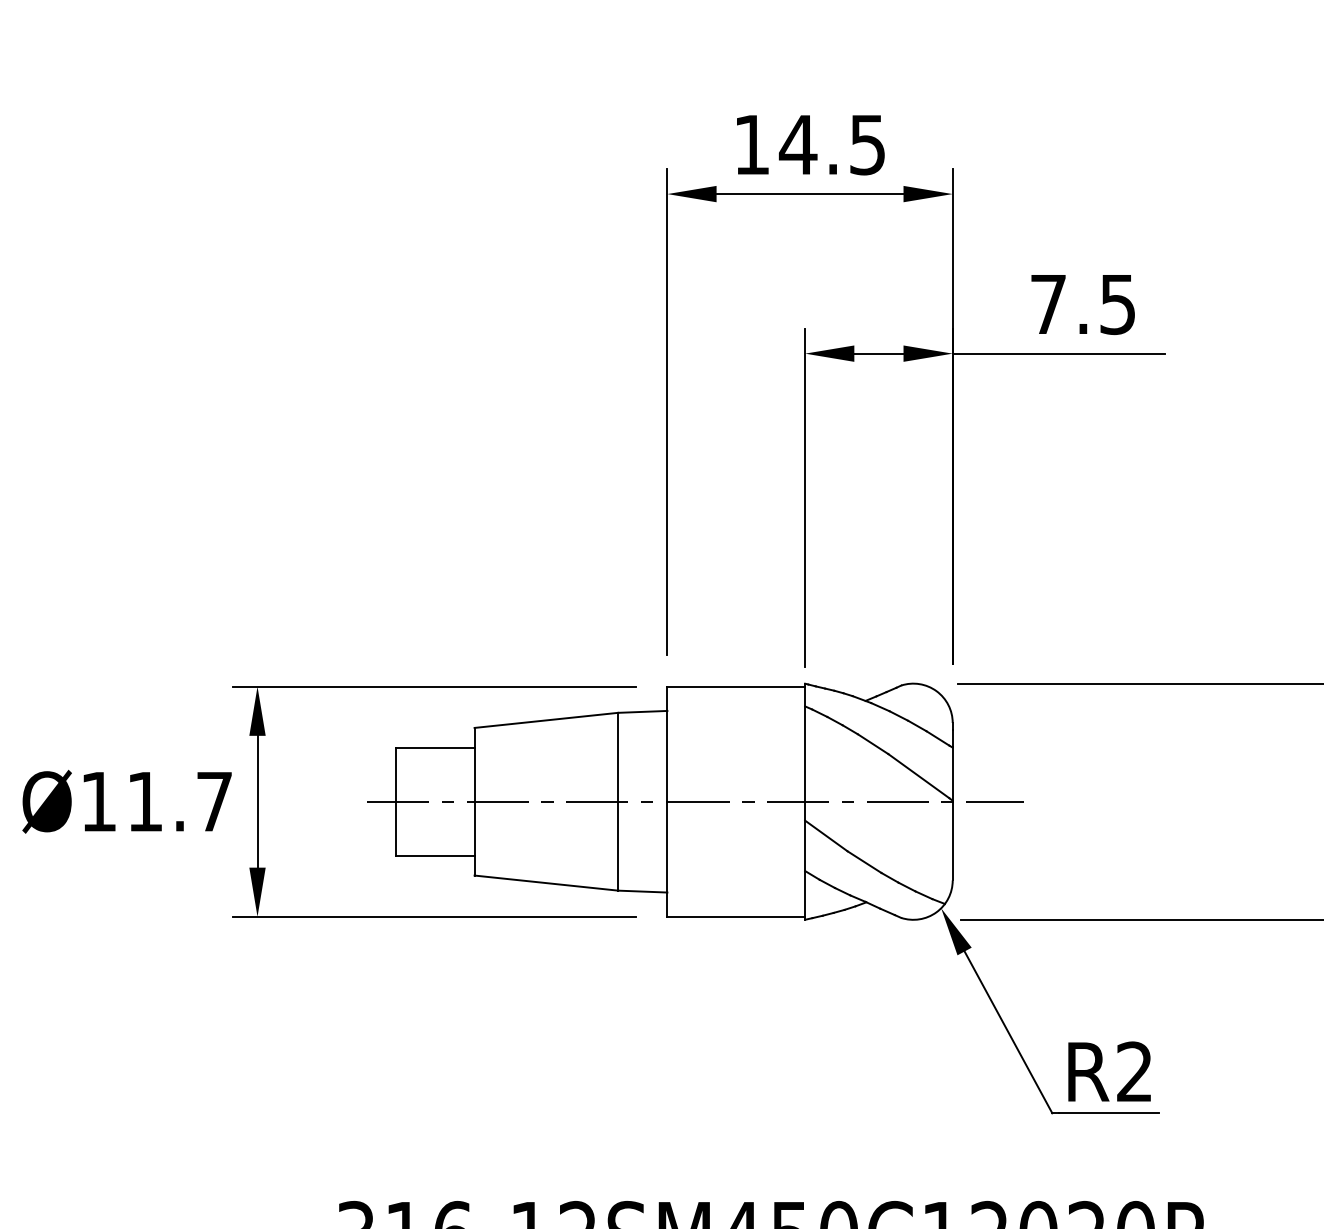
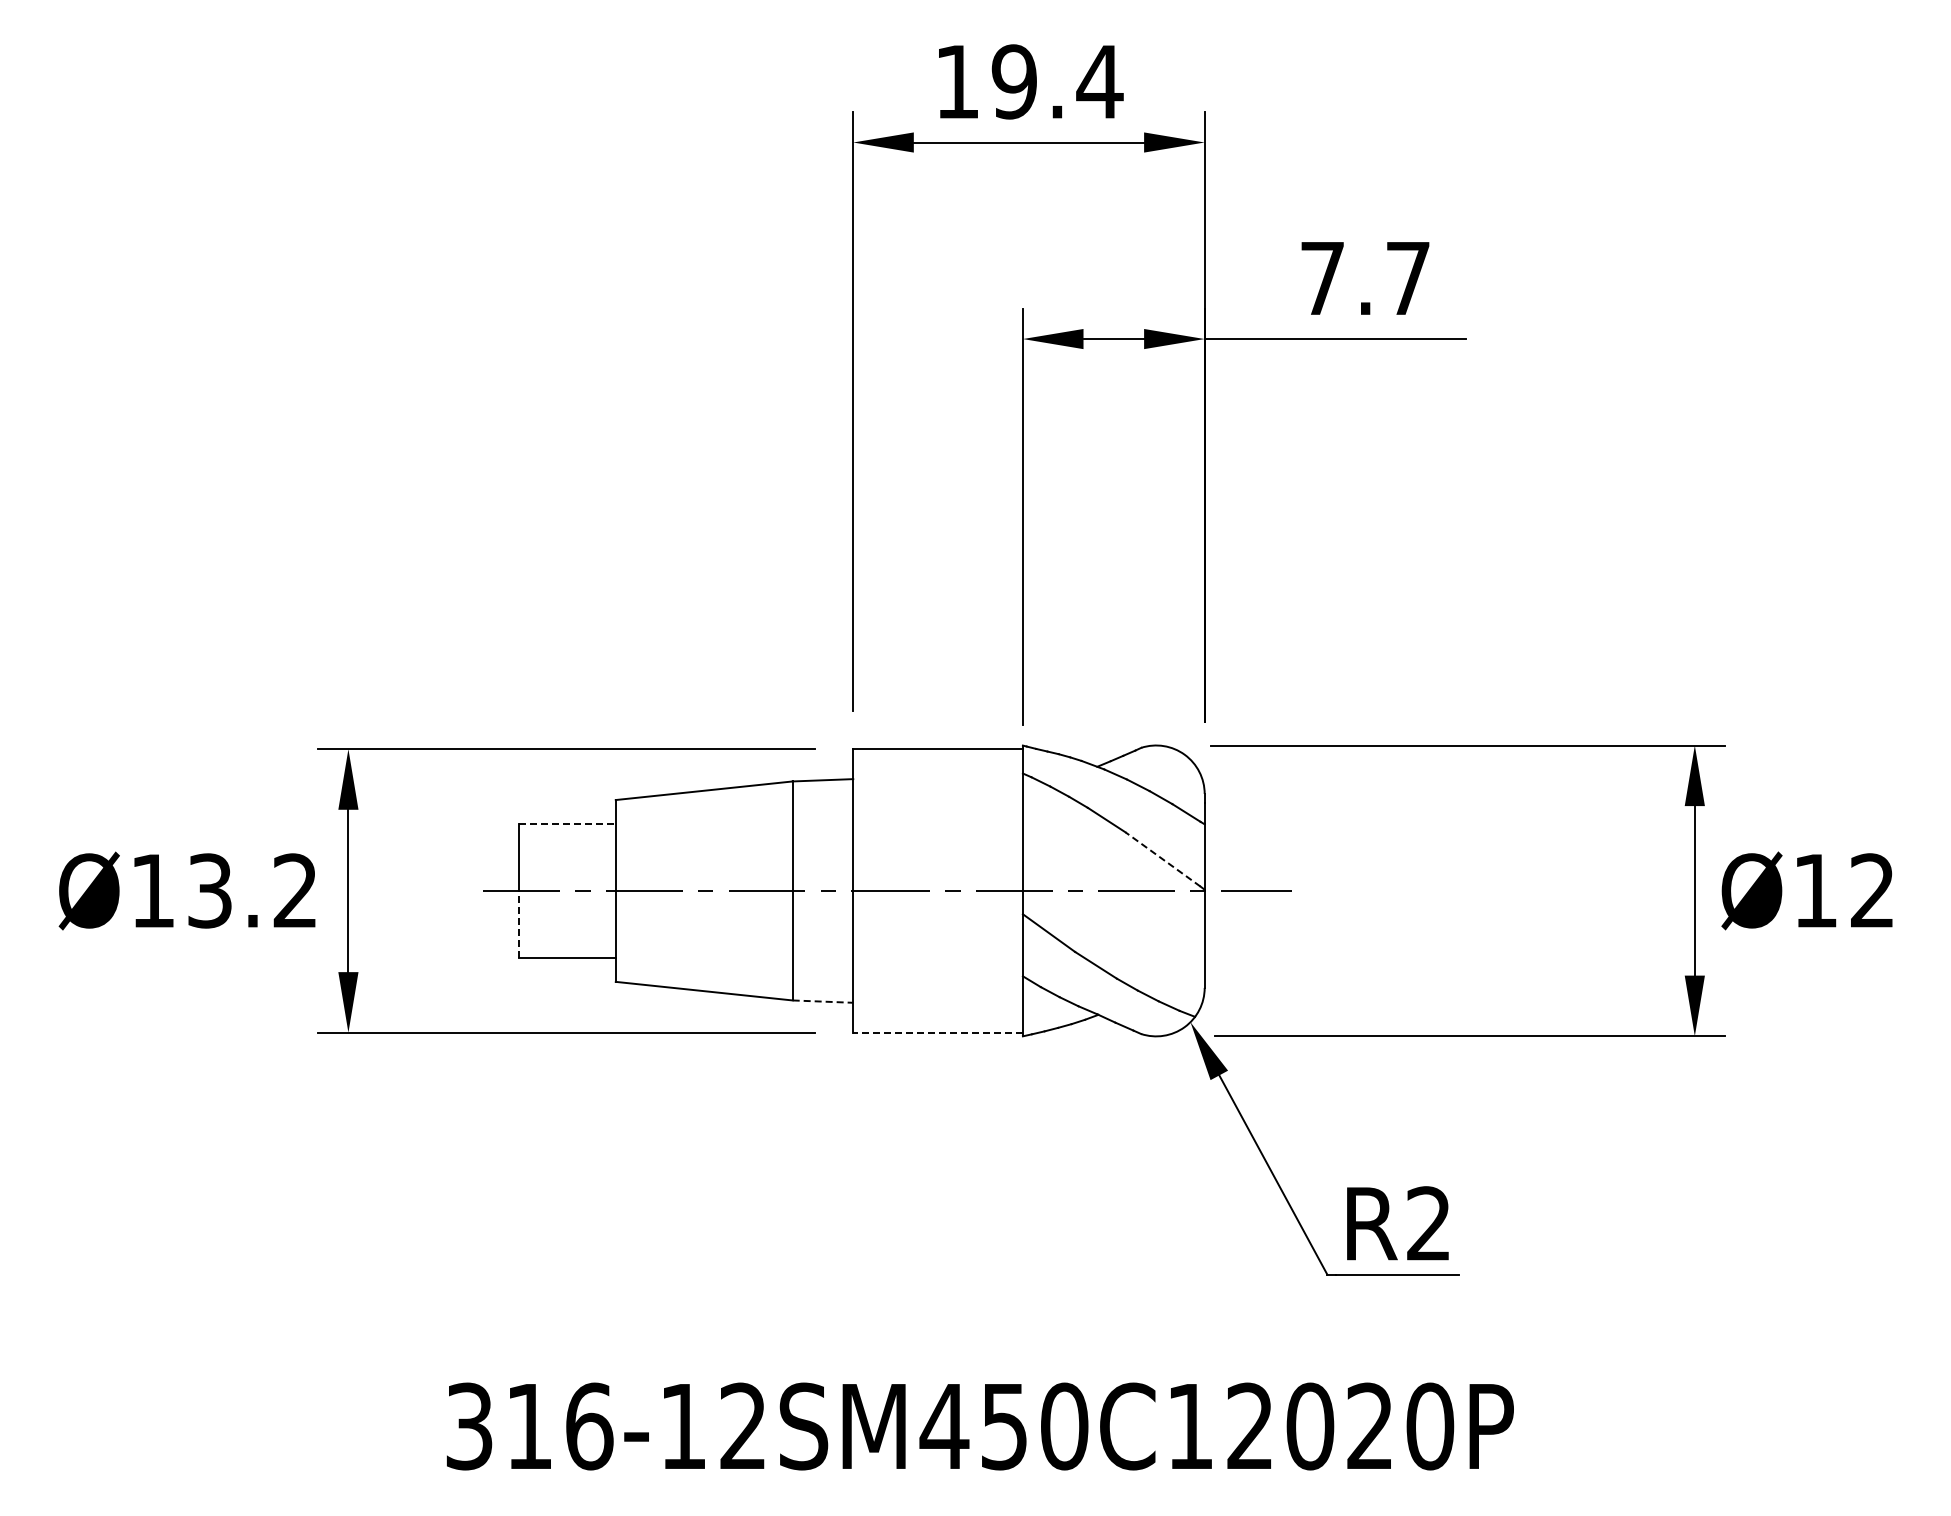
text: (832, 144) -> (1056, 81), 14.5 -> 19.4
text: (1117, 305) -> (1407, 279), 7.5 -> 7.7
line: (435, 747) -> (567, 824), solid -> dashed
line: (918, 776) -> (1162, 859), solid -> dashed
text: (179, 801) -> (252, 890), Ø11.7 -> Ø13.2
line: (395, 828) -> (518, 923), solid -> dashed
line: (643, 891) -> (823, 1001), solid -> dashed
line: (736, 916) -> (938, 1032), solid -> dashed

